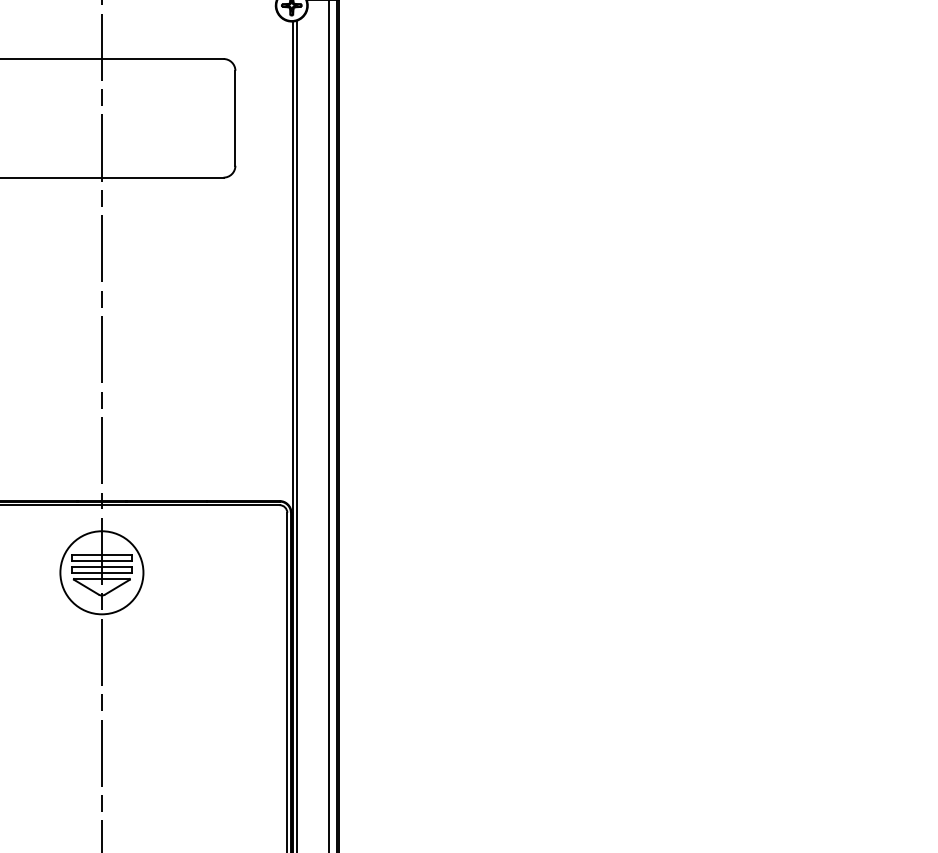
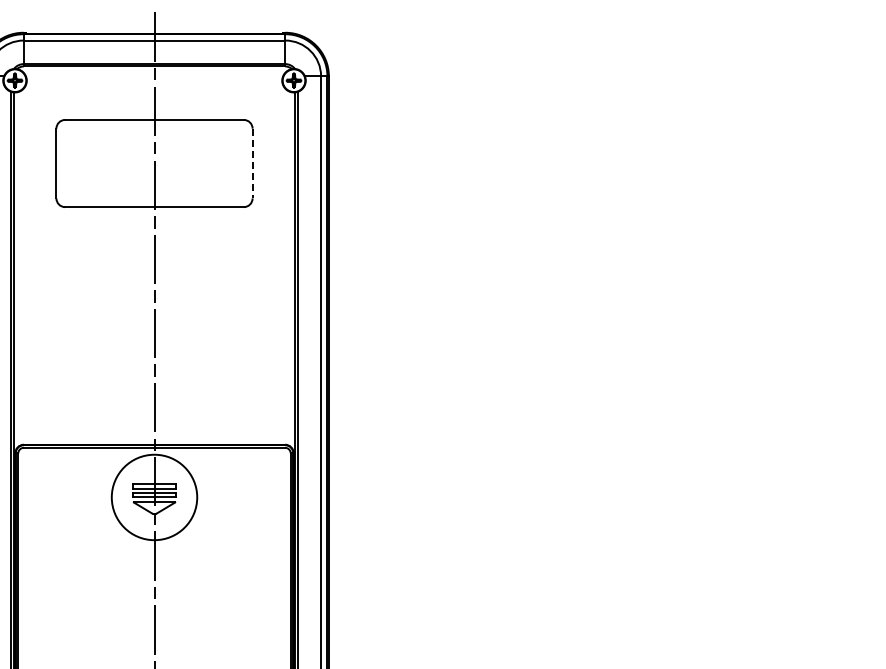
line: (235, 118) -> (252, 163), solid -> dashed
circle: (101, 571) -> (154, 496), size x1.4

